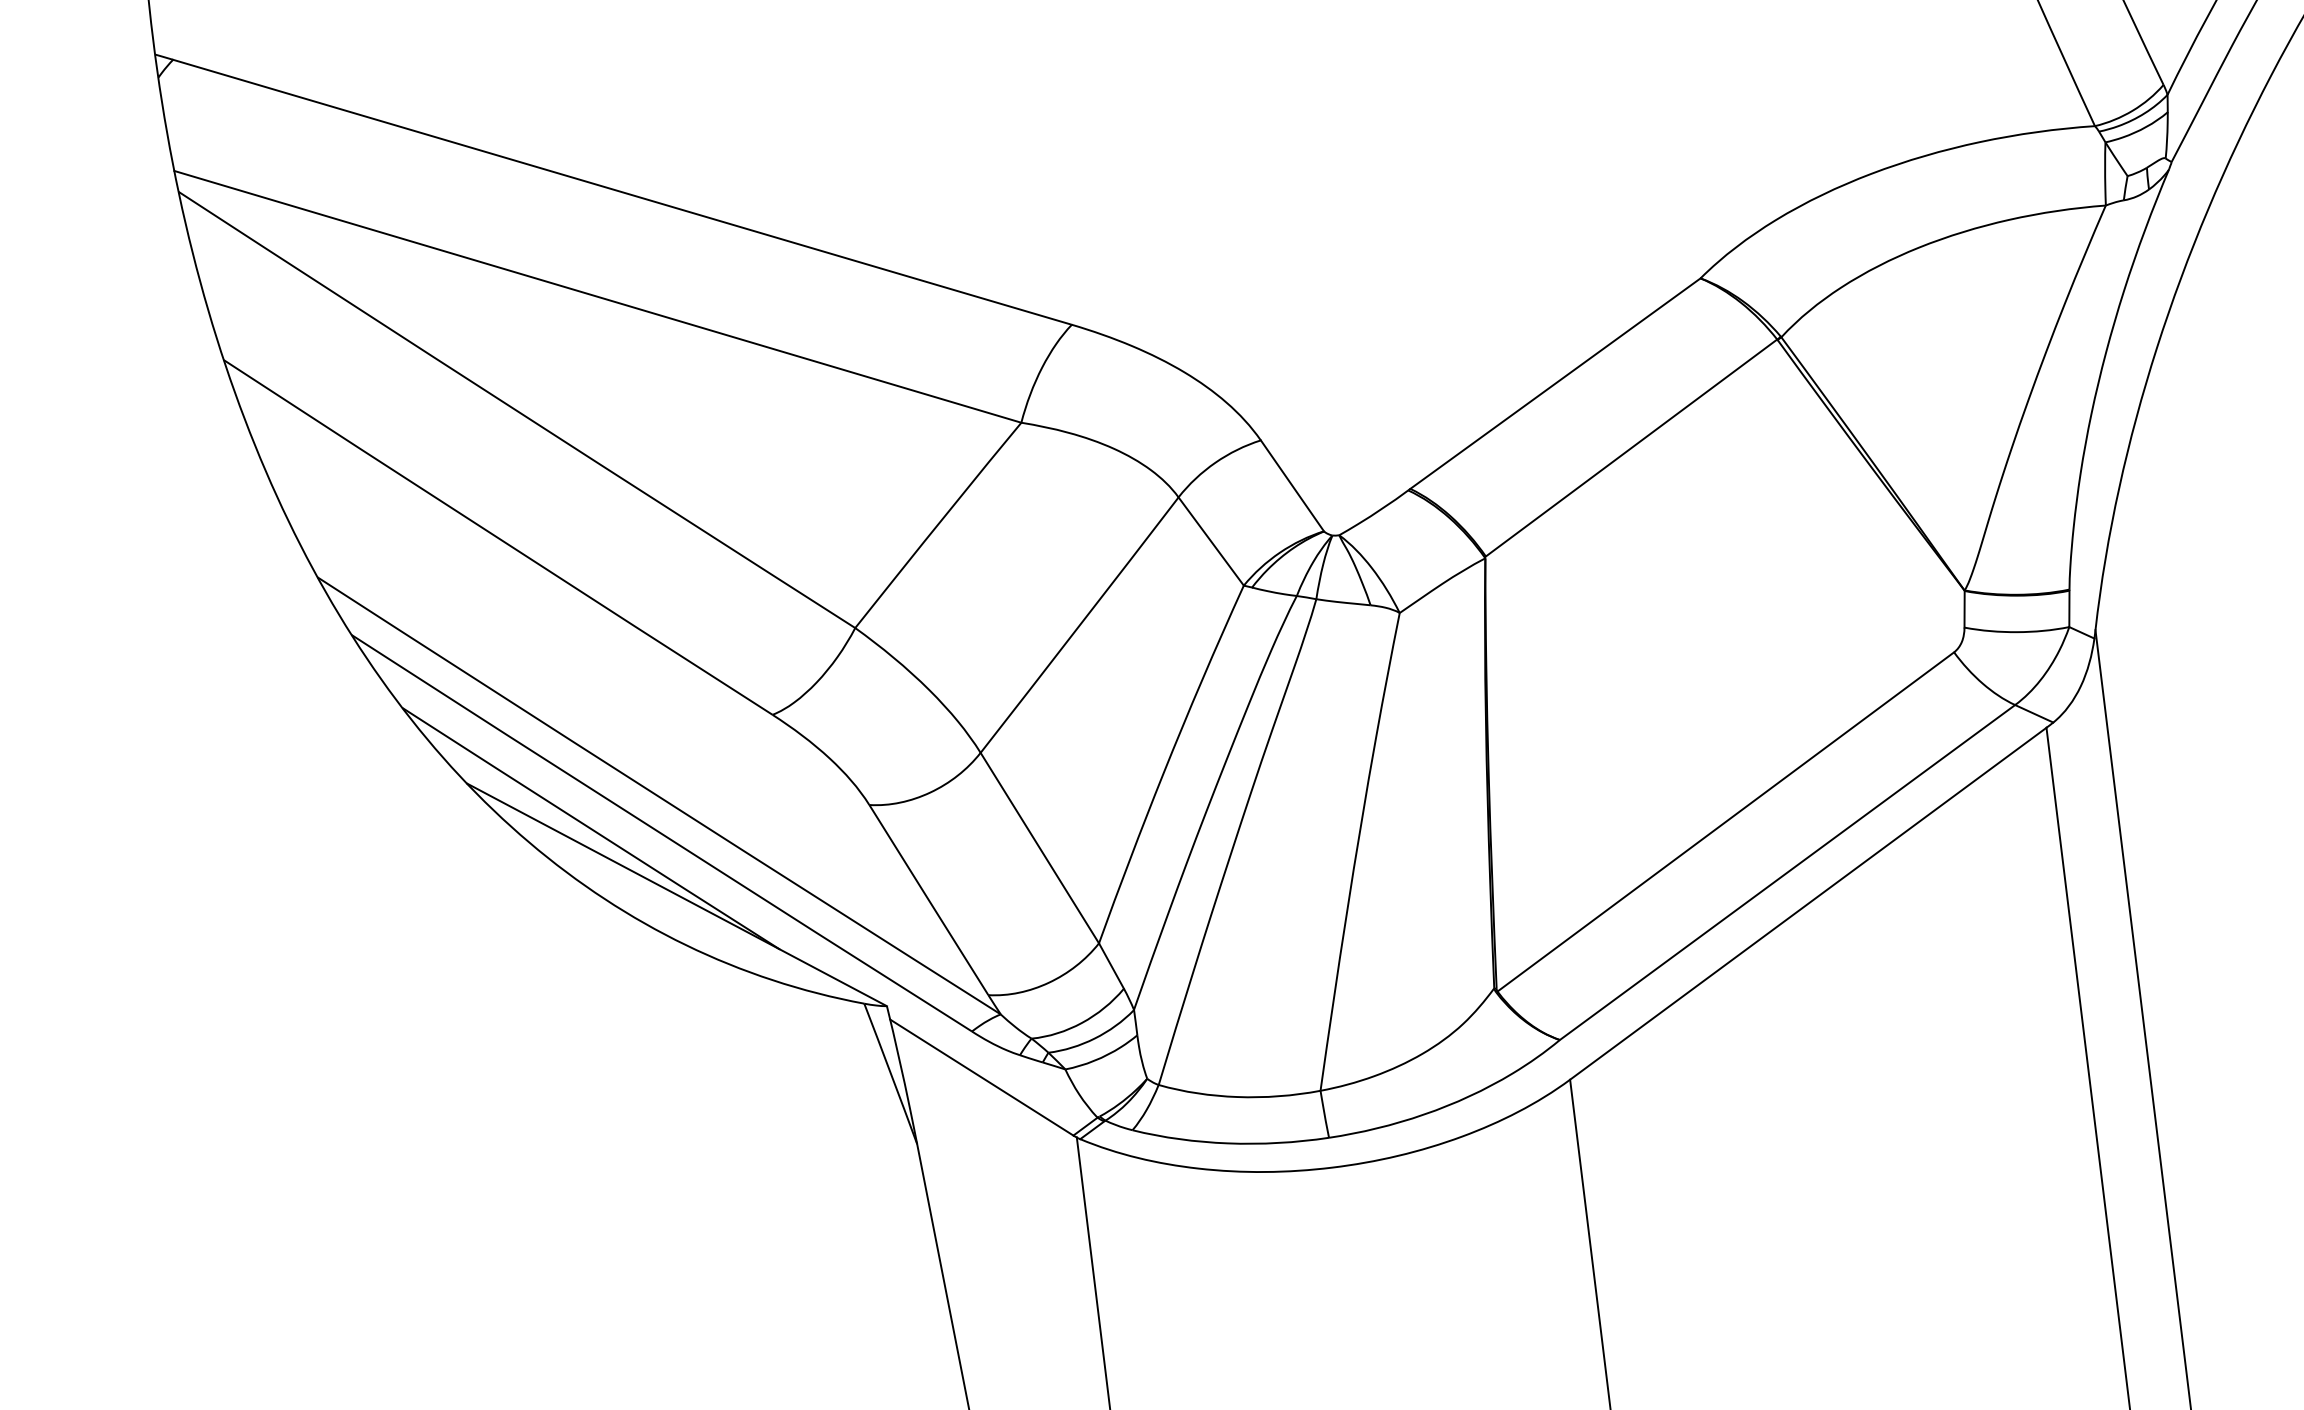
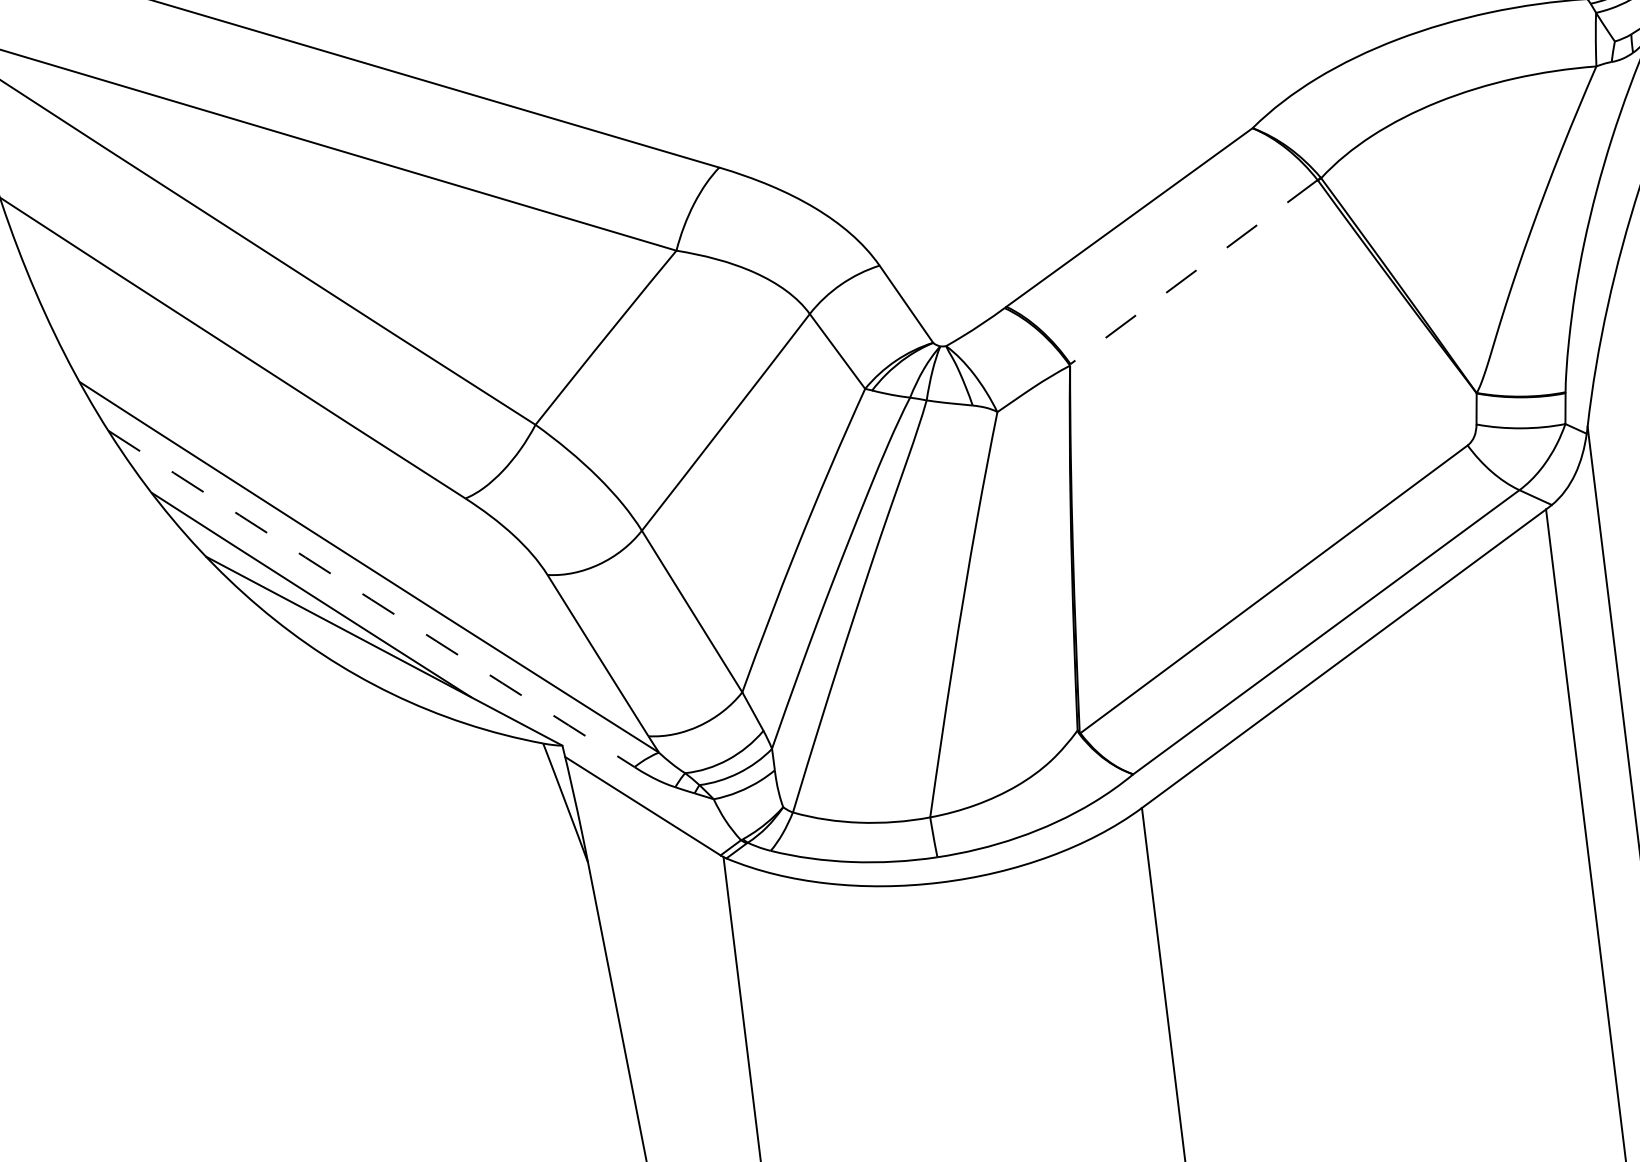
line: (1631, 448) -> (1194, 272), solid -> dashed
arc: (661, 833) -> (371, 599), solid -> dashed

